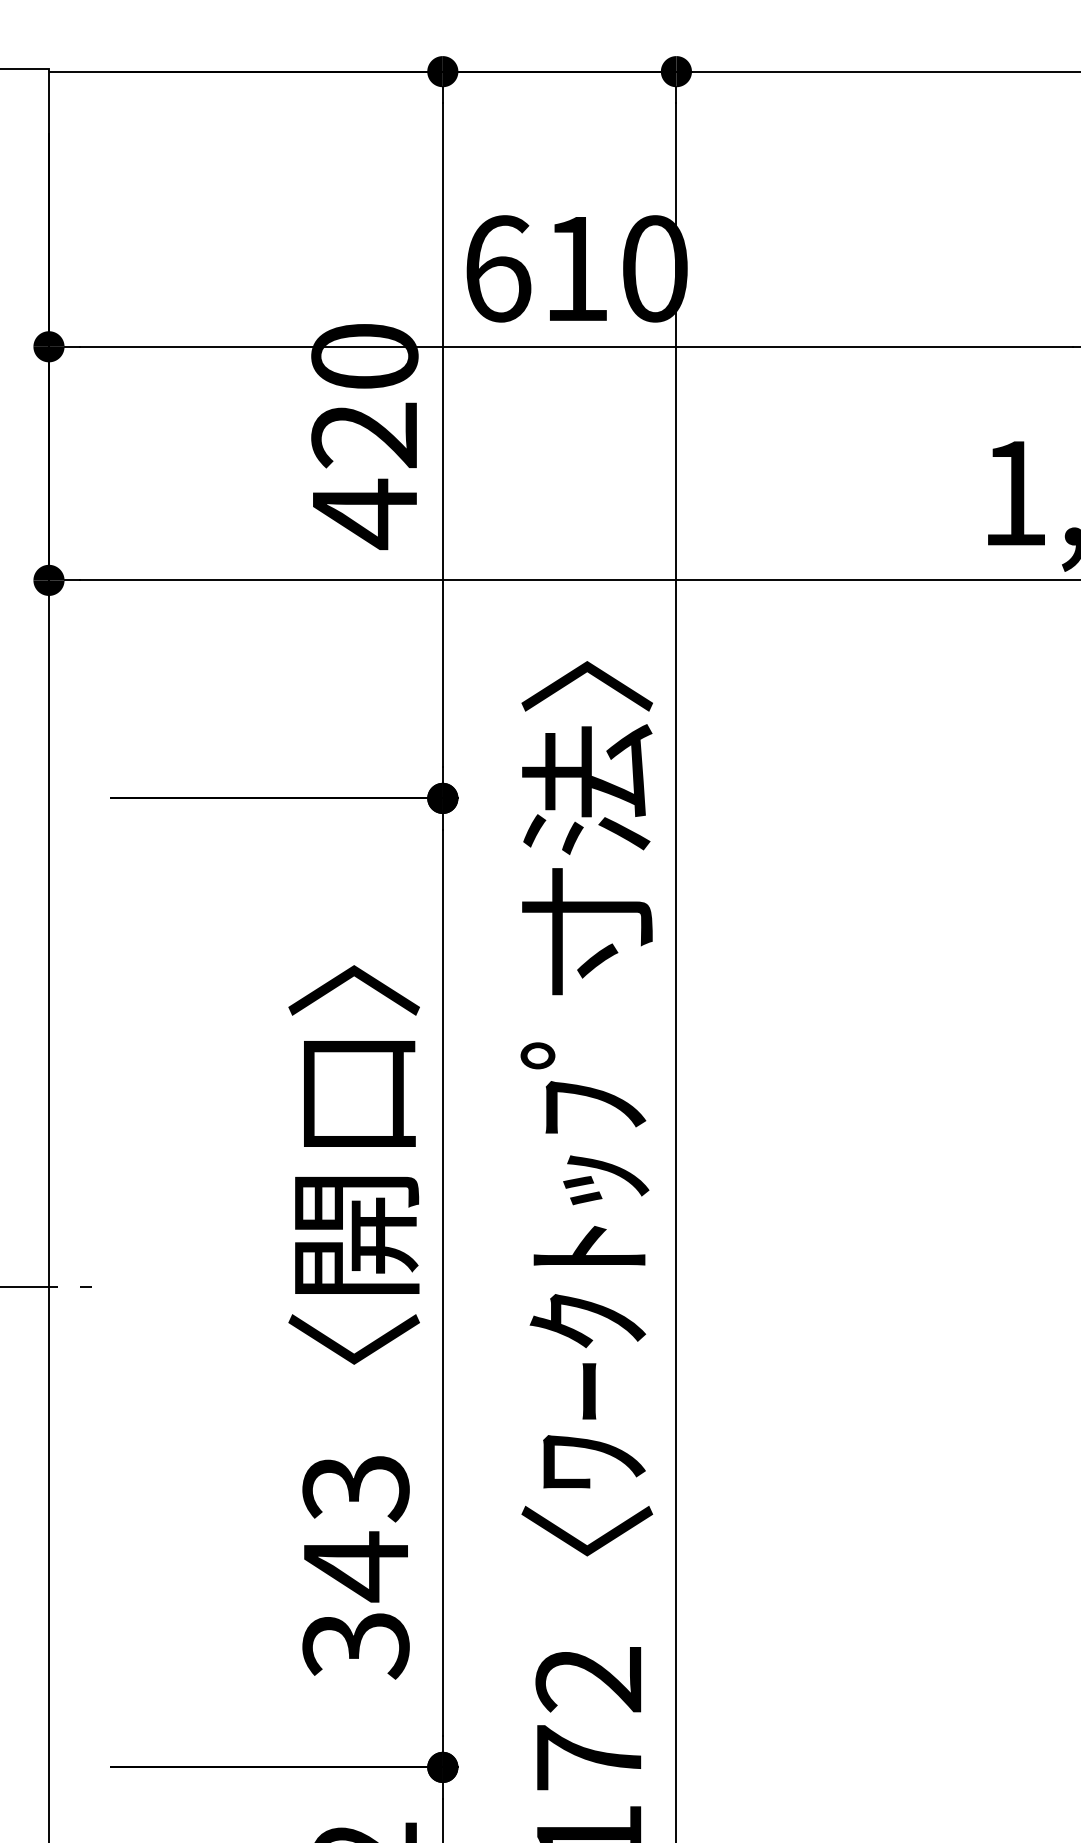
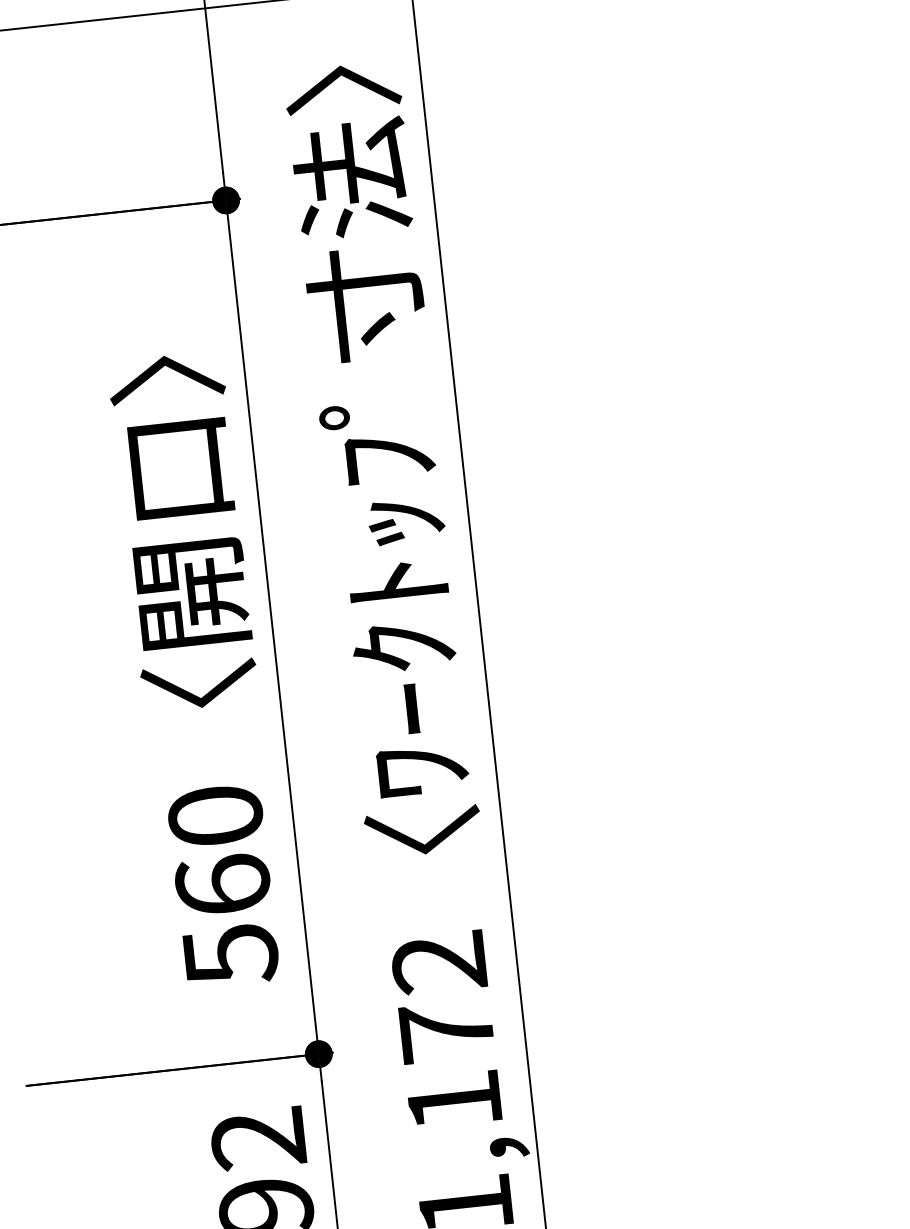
text: (355, 1567) -> (222, 886), 343 -> 560

